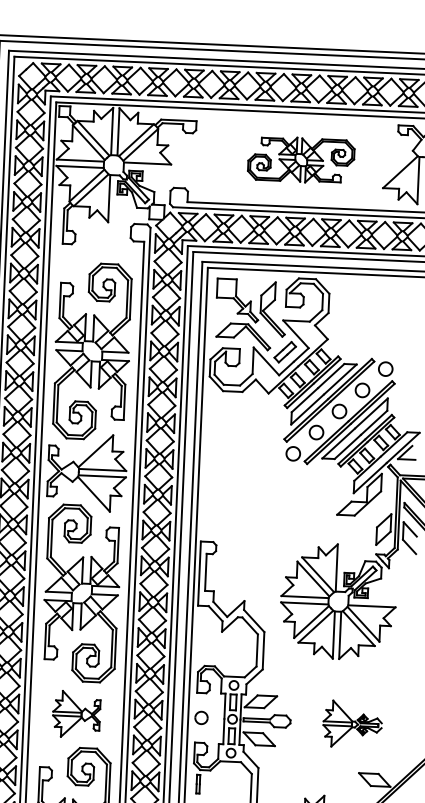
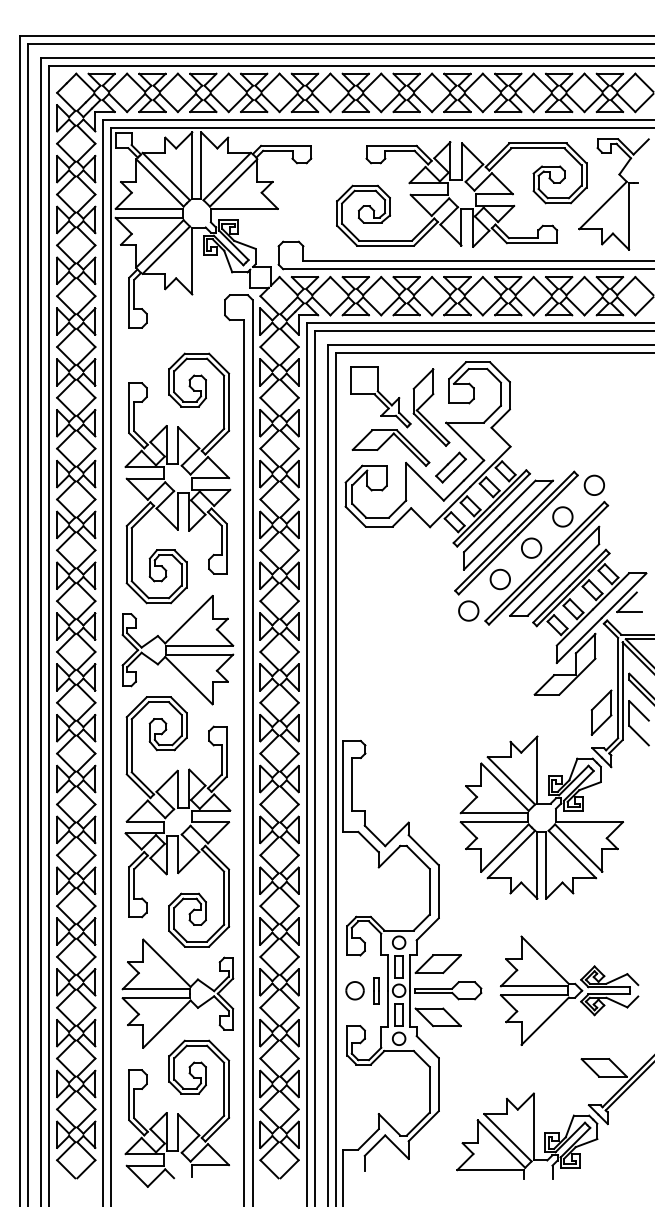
part: (301, 160) -> (461, 194), size x1.67
part: (76, 714) -> (177, 993), size x1.67
part: (352, 724) -> (569, 990), size x1.67
part: (198, 783) -> (376, 990), moved

